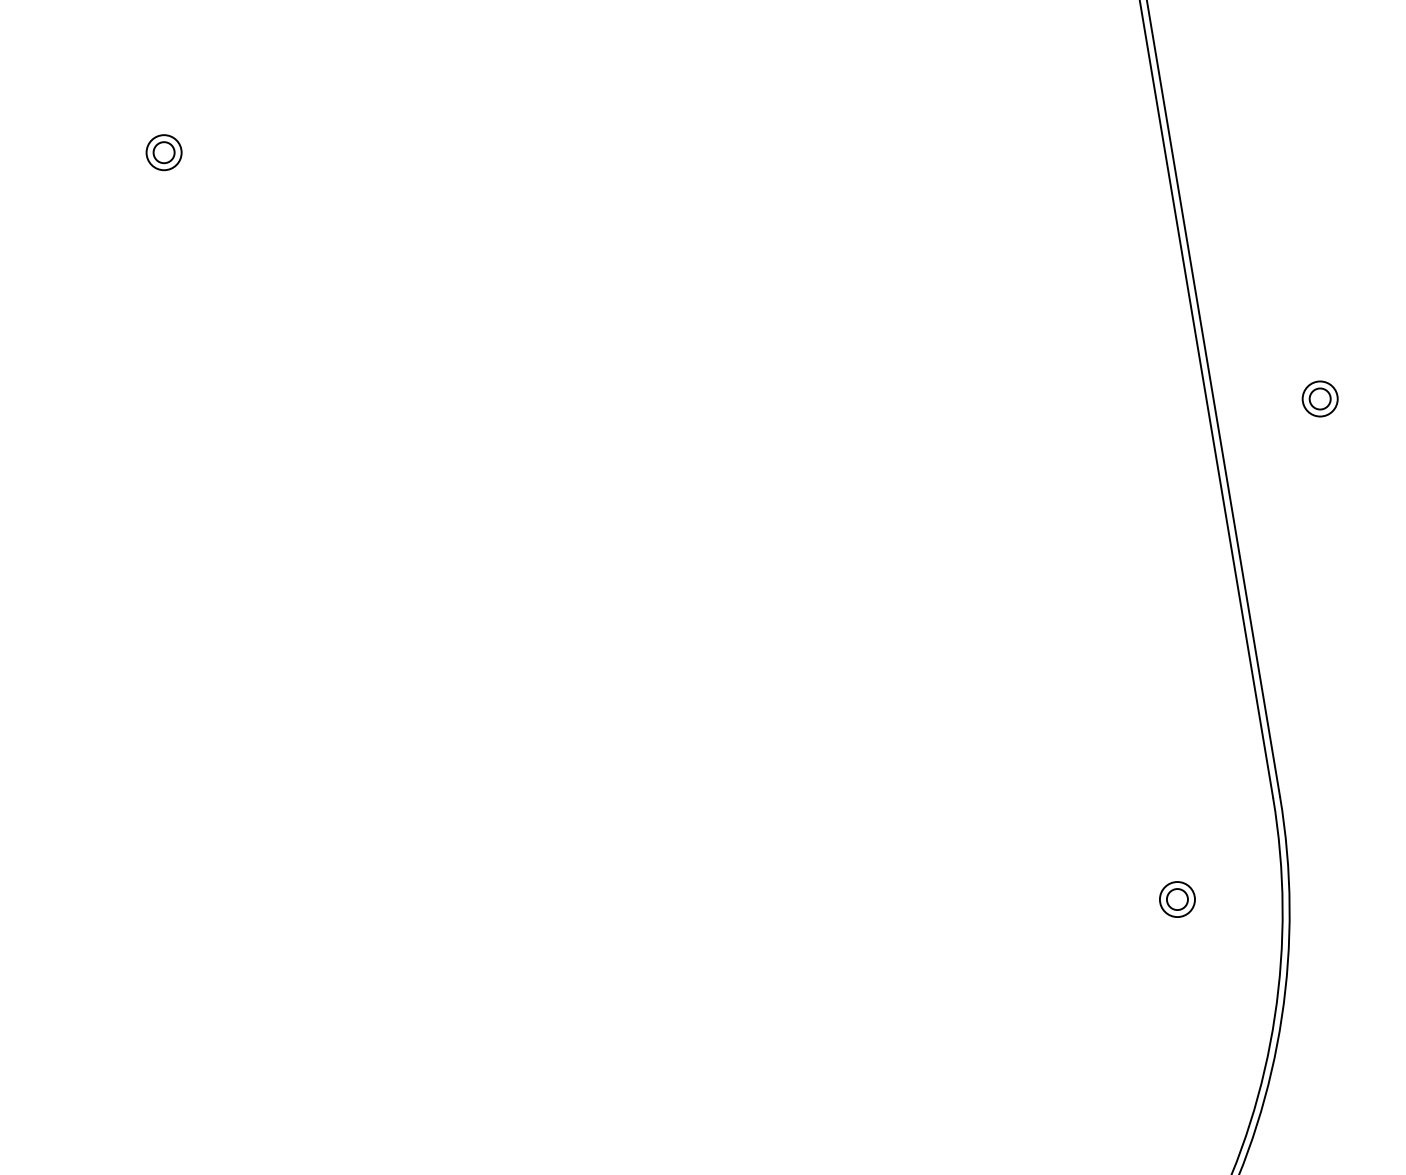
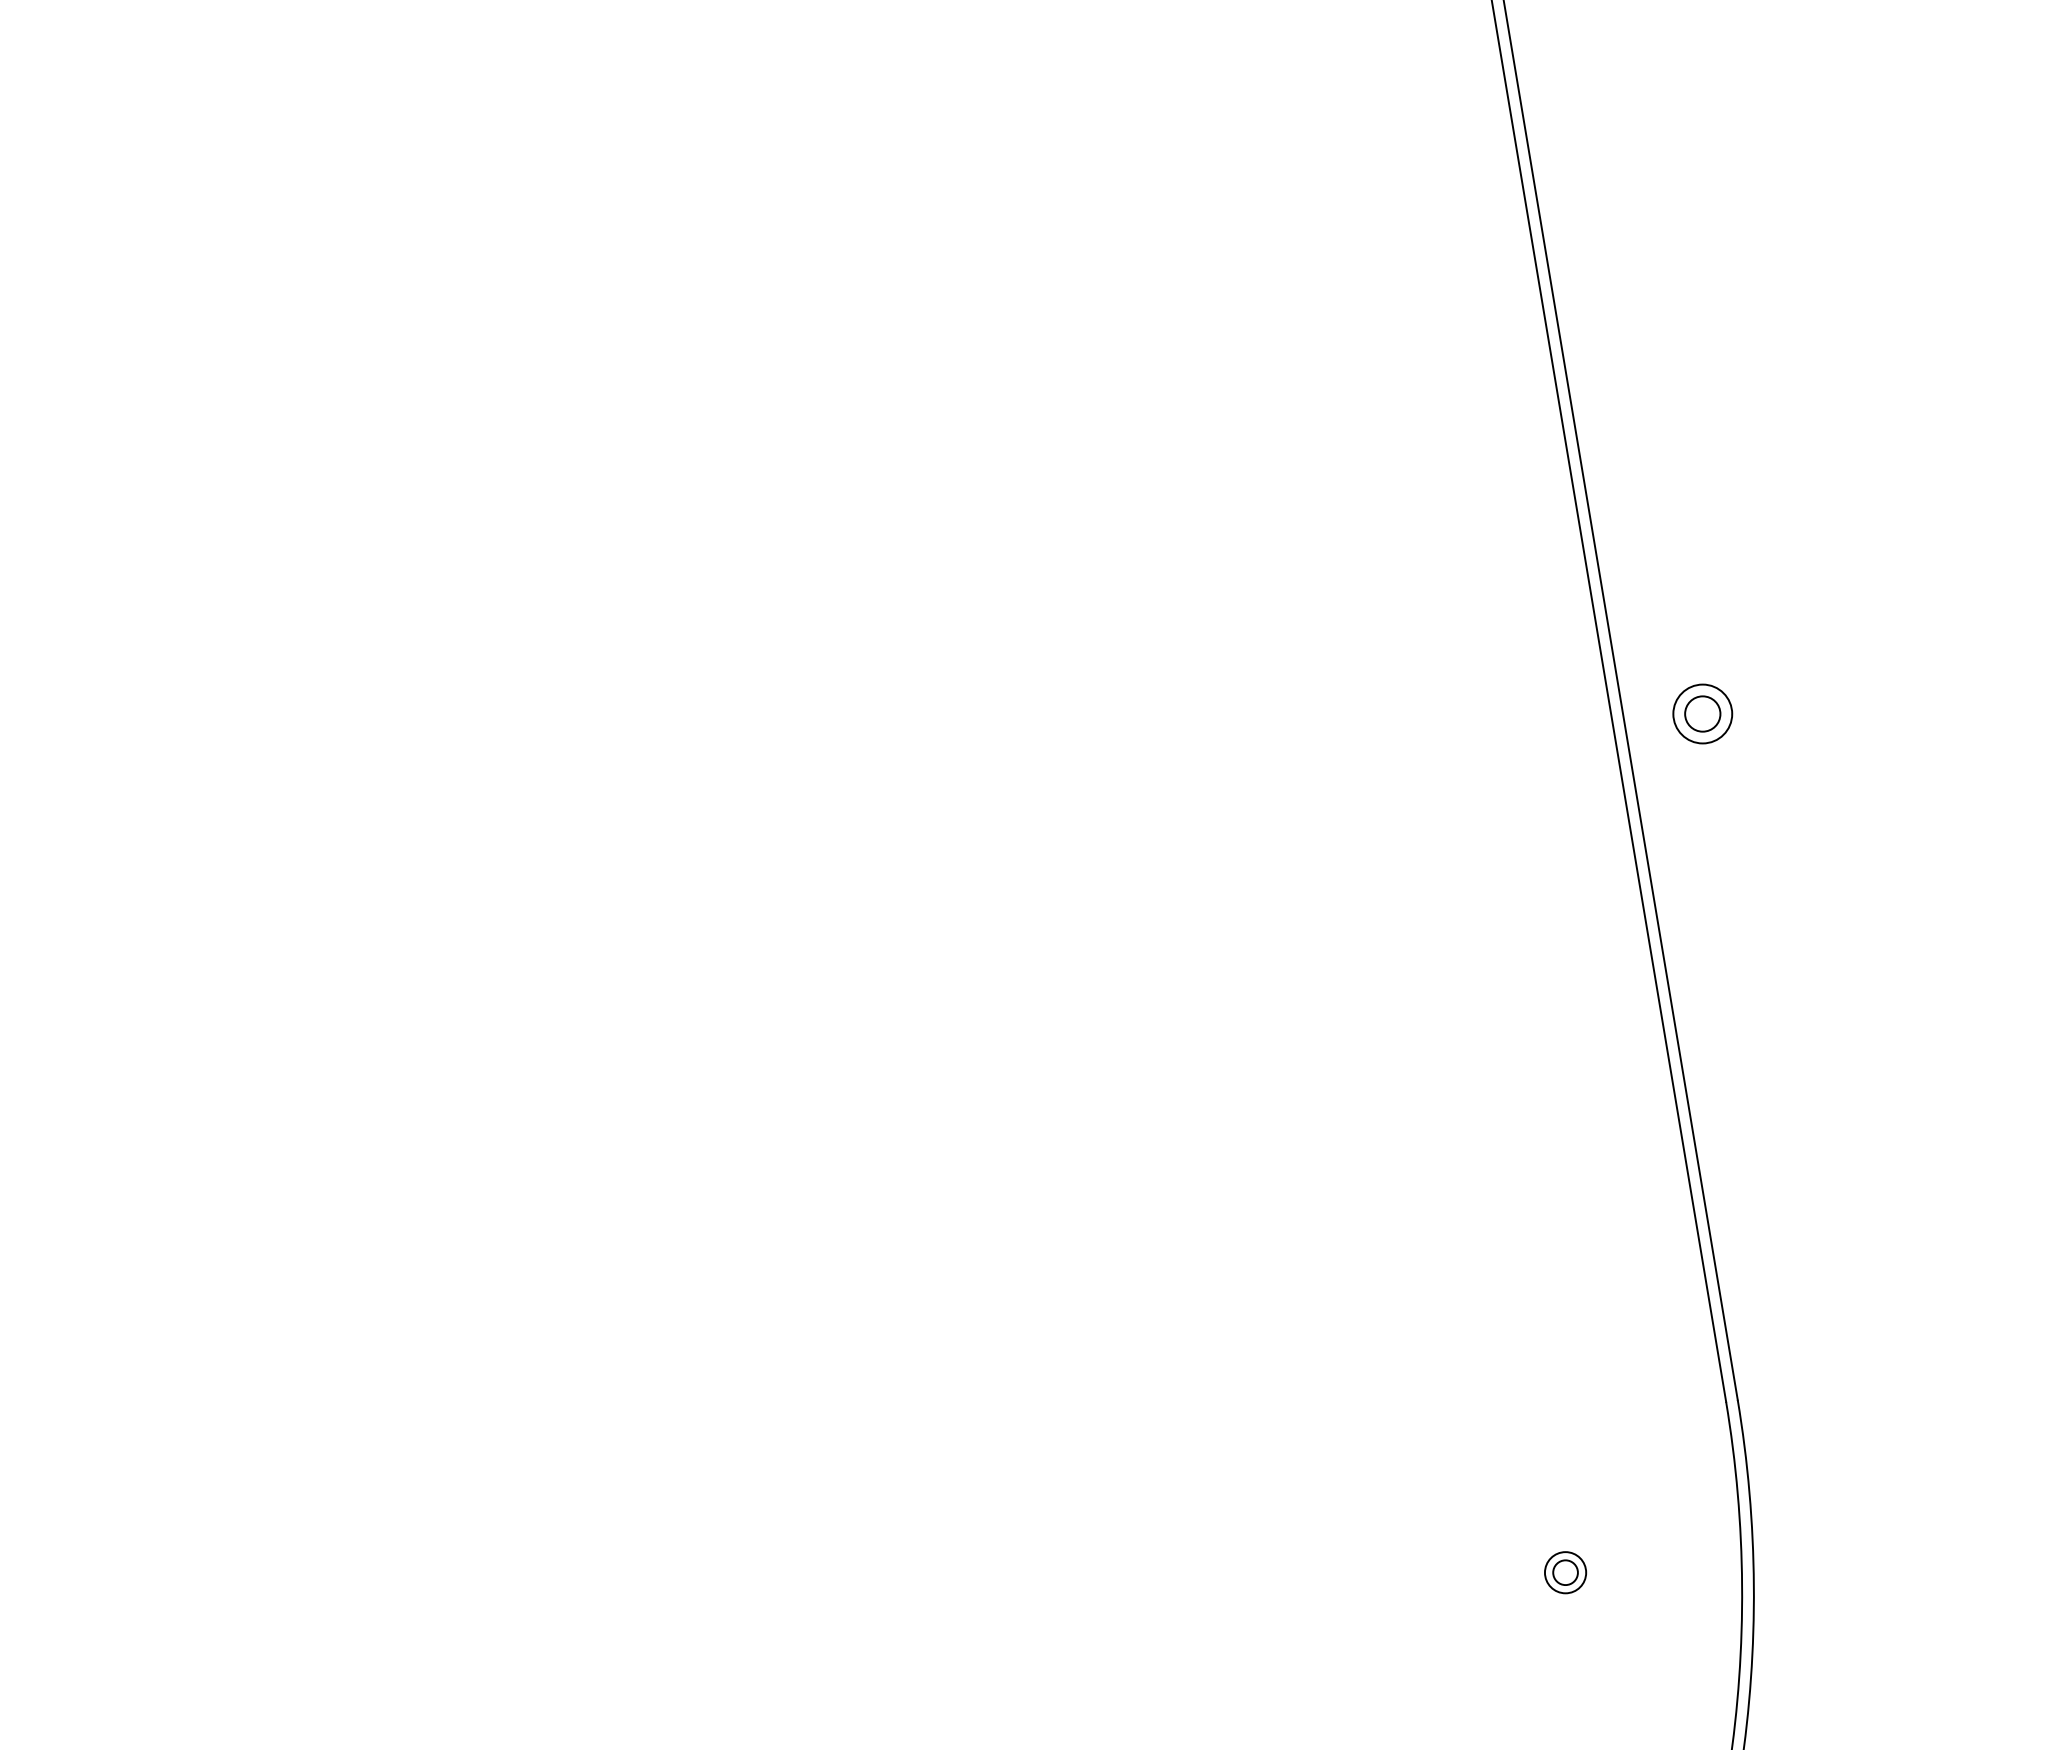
part: (1319, 398) -> (1701, 713), moved
part: (1177, 899) -> (1565, 1572), size x0.7

